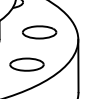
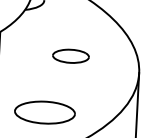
part: (39, 32) -> (70, 56), size x0.6

